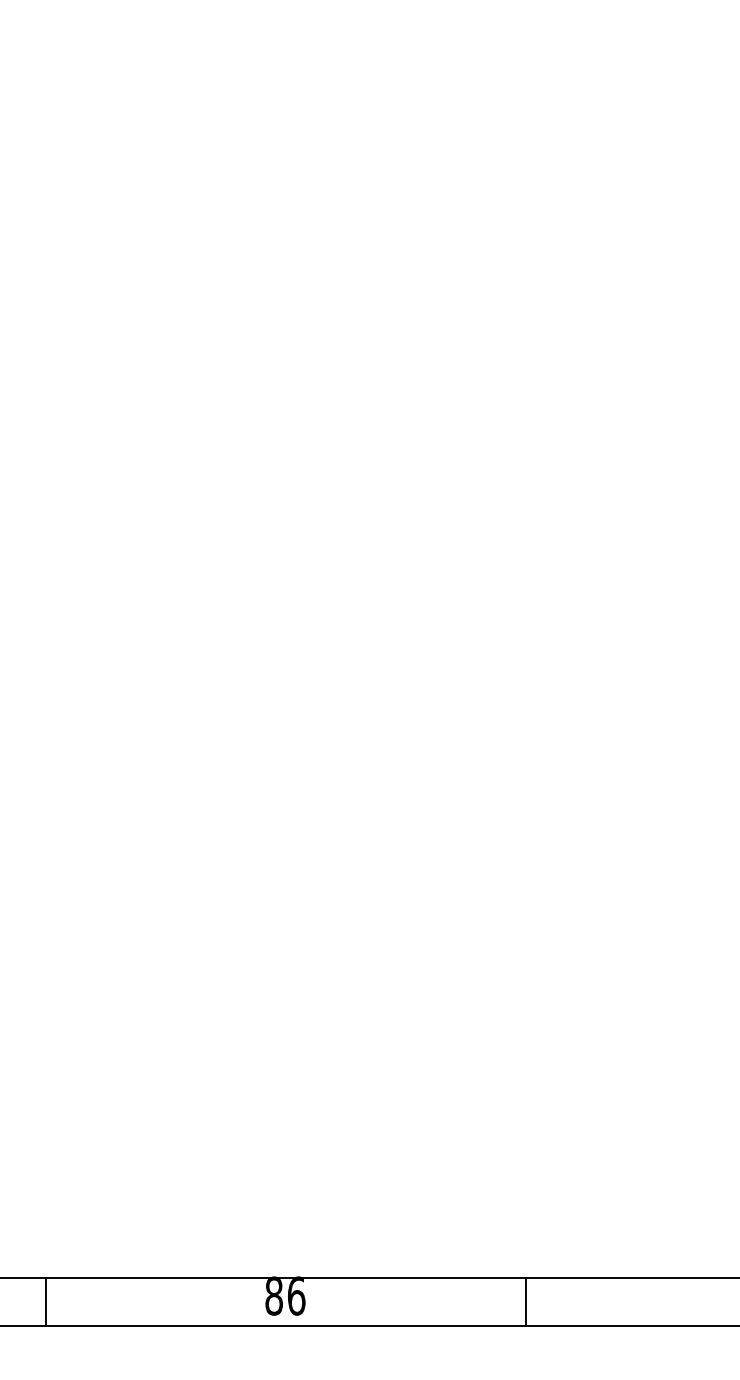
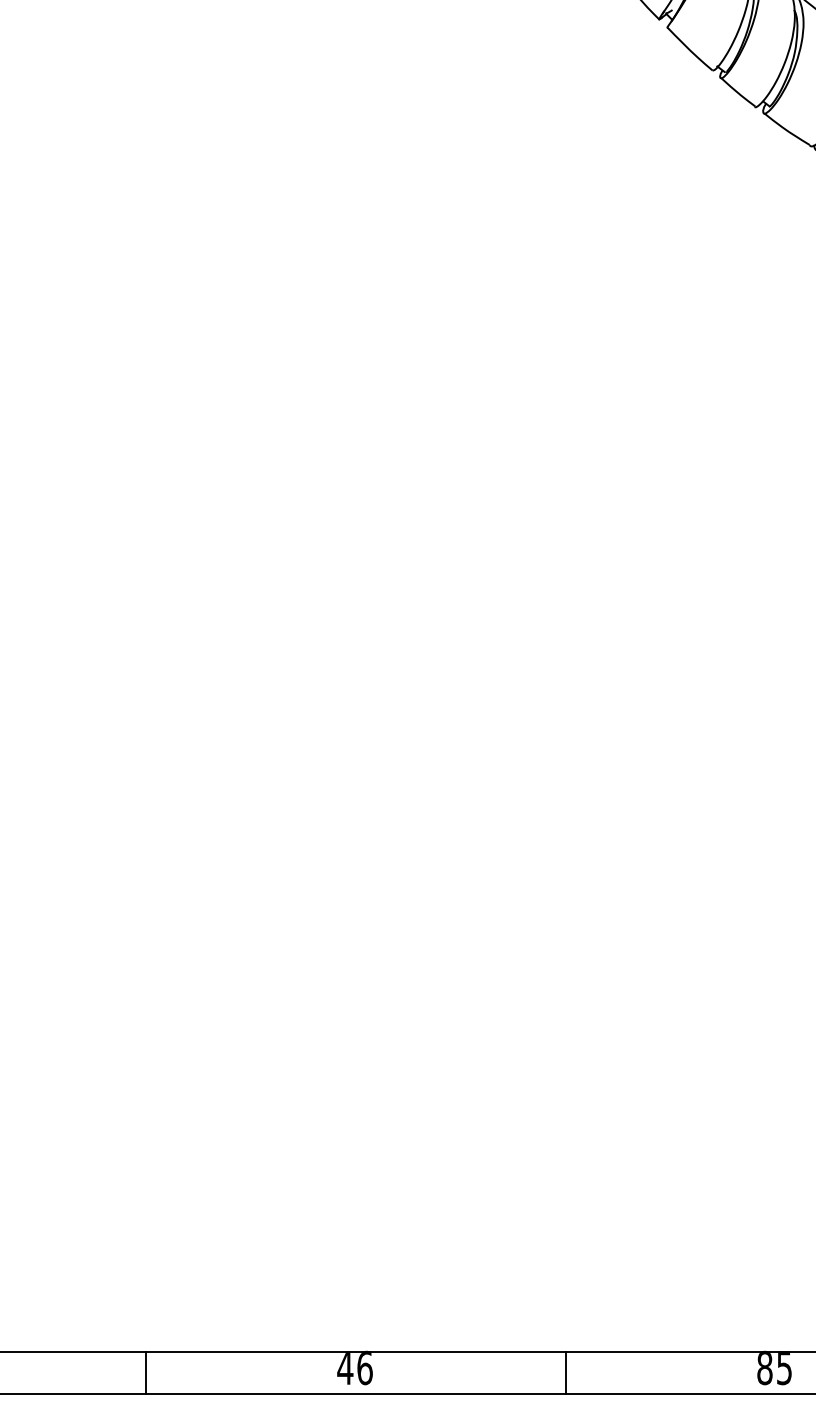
text: (274, 1295) -> (345, 1367), 86 -> 46

